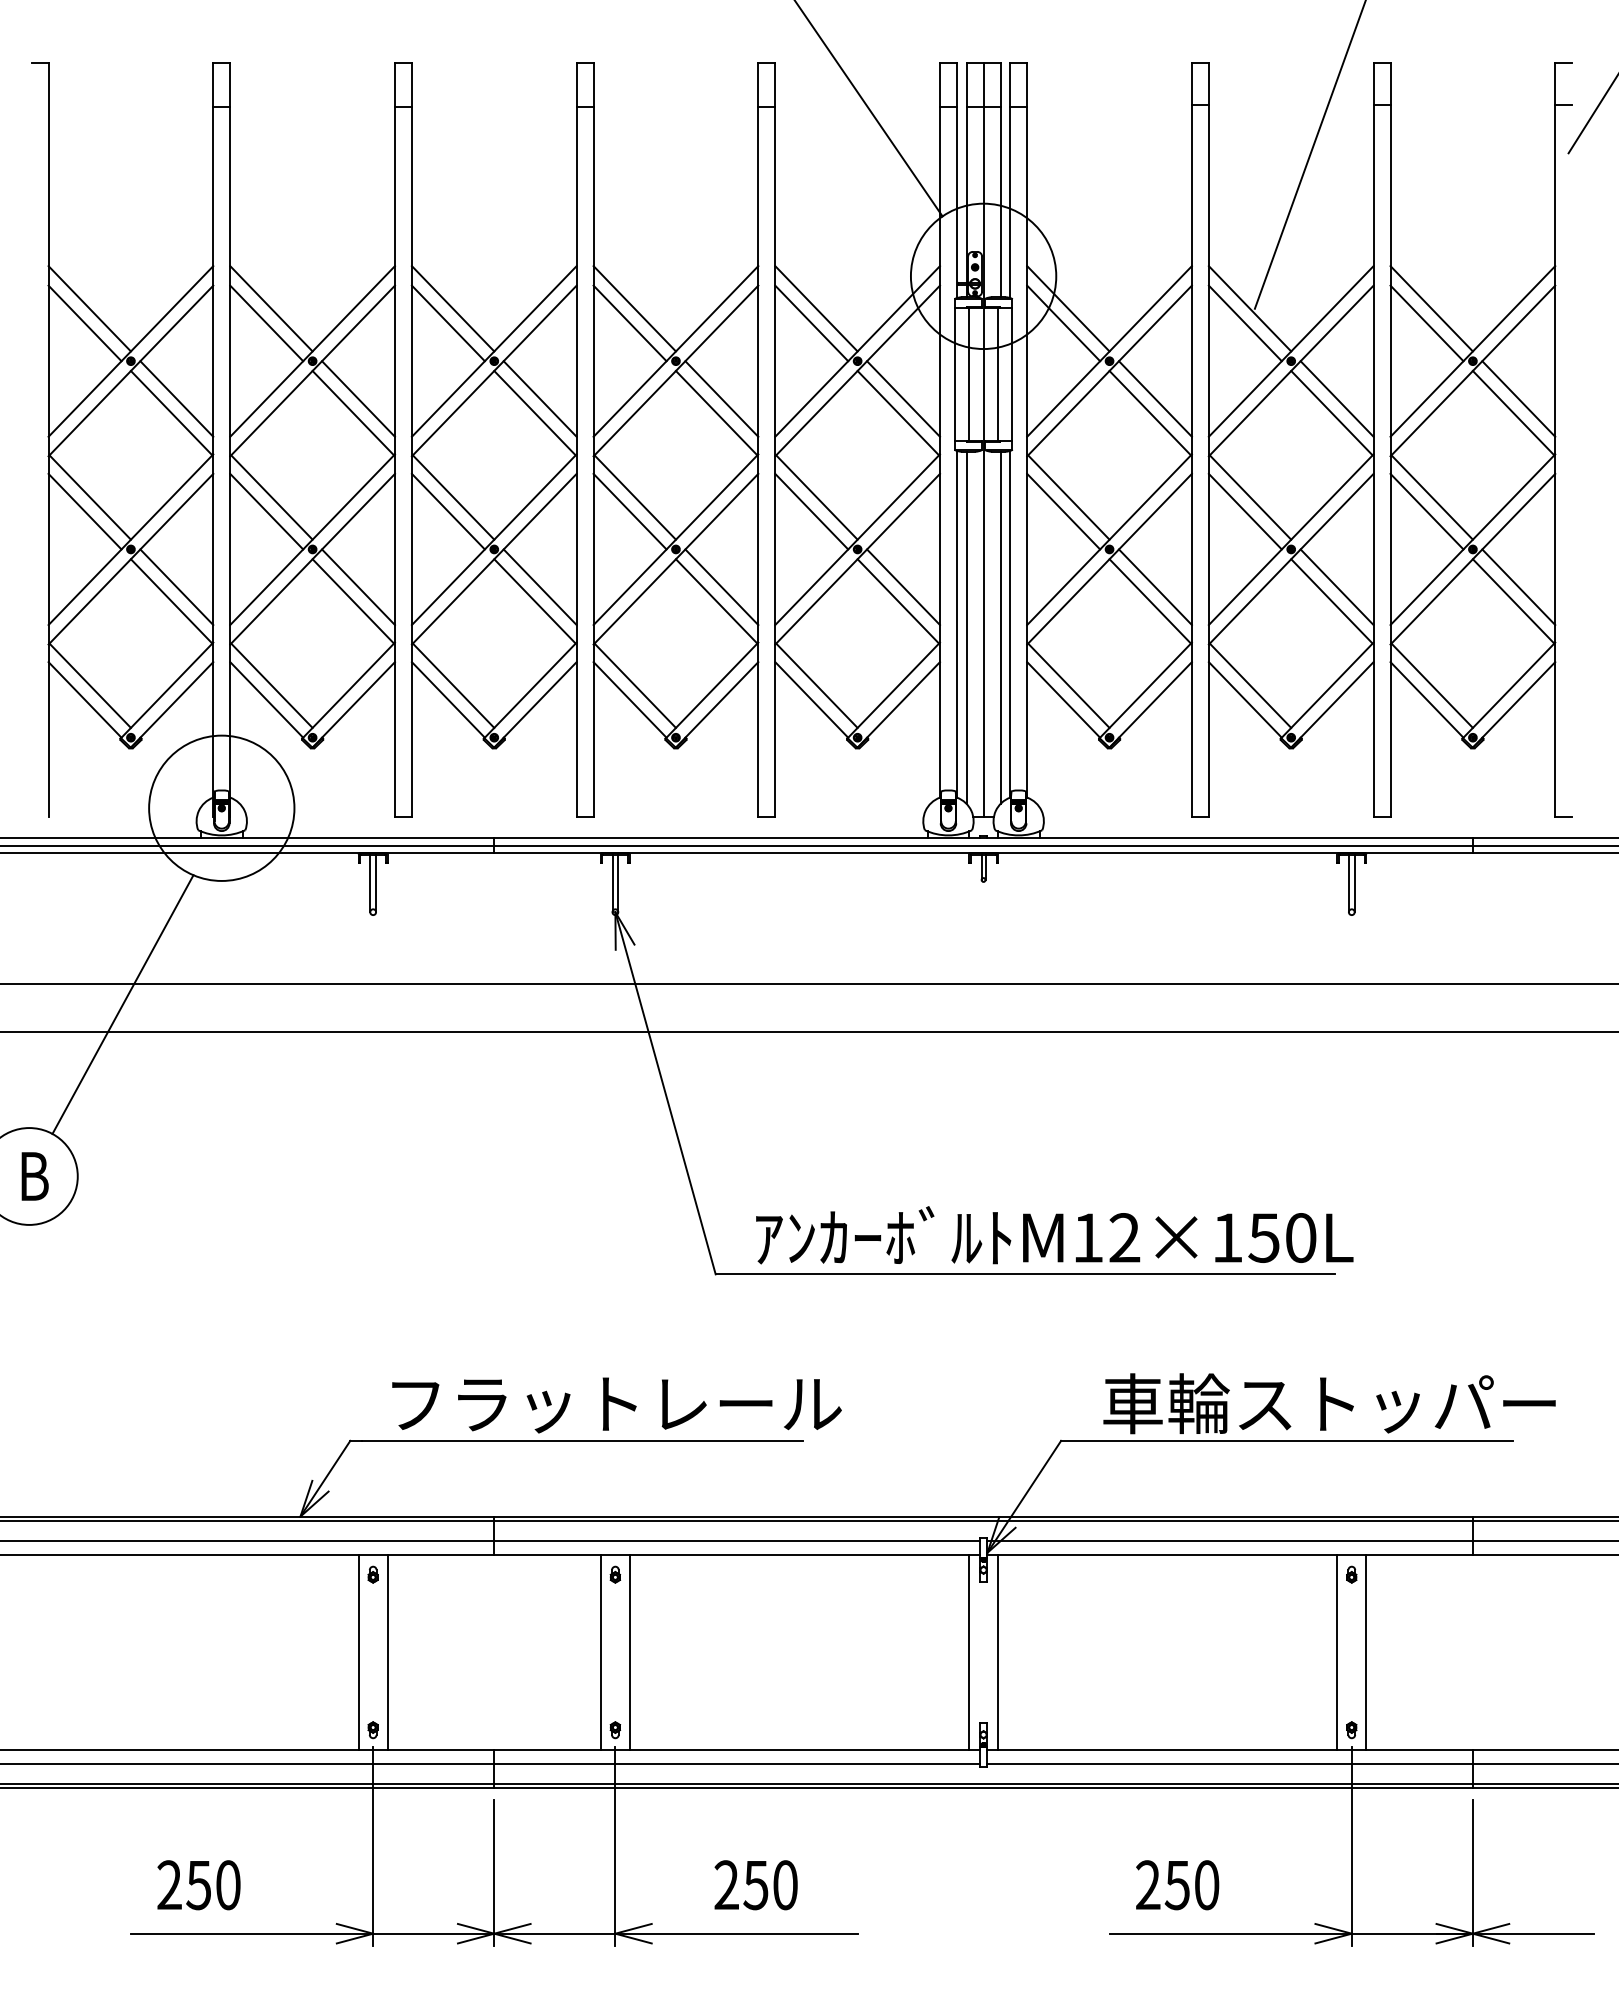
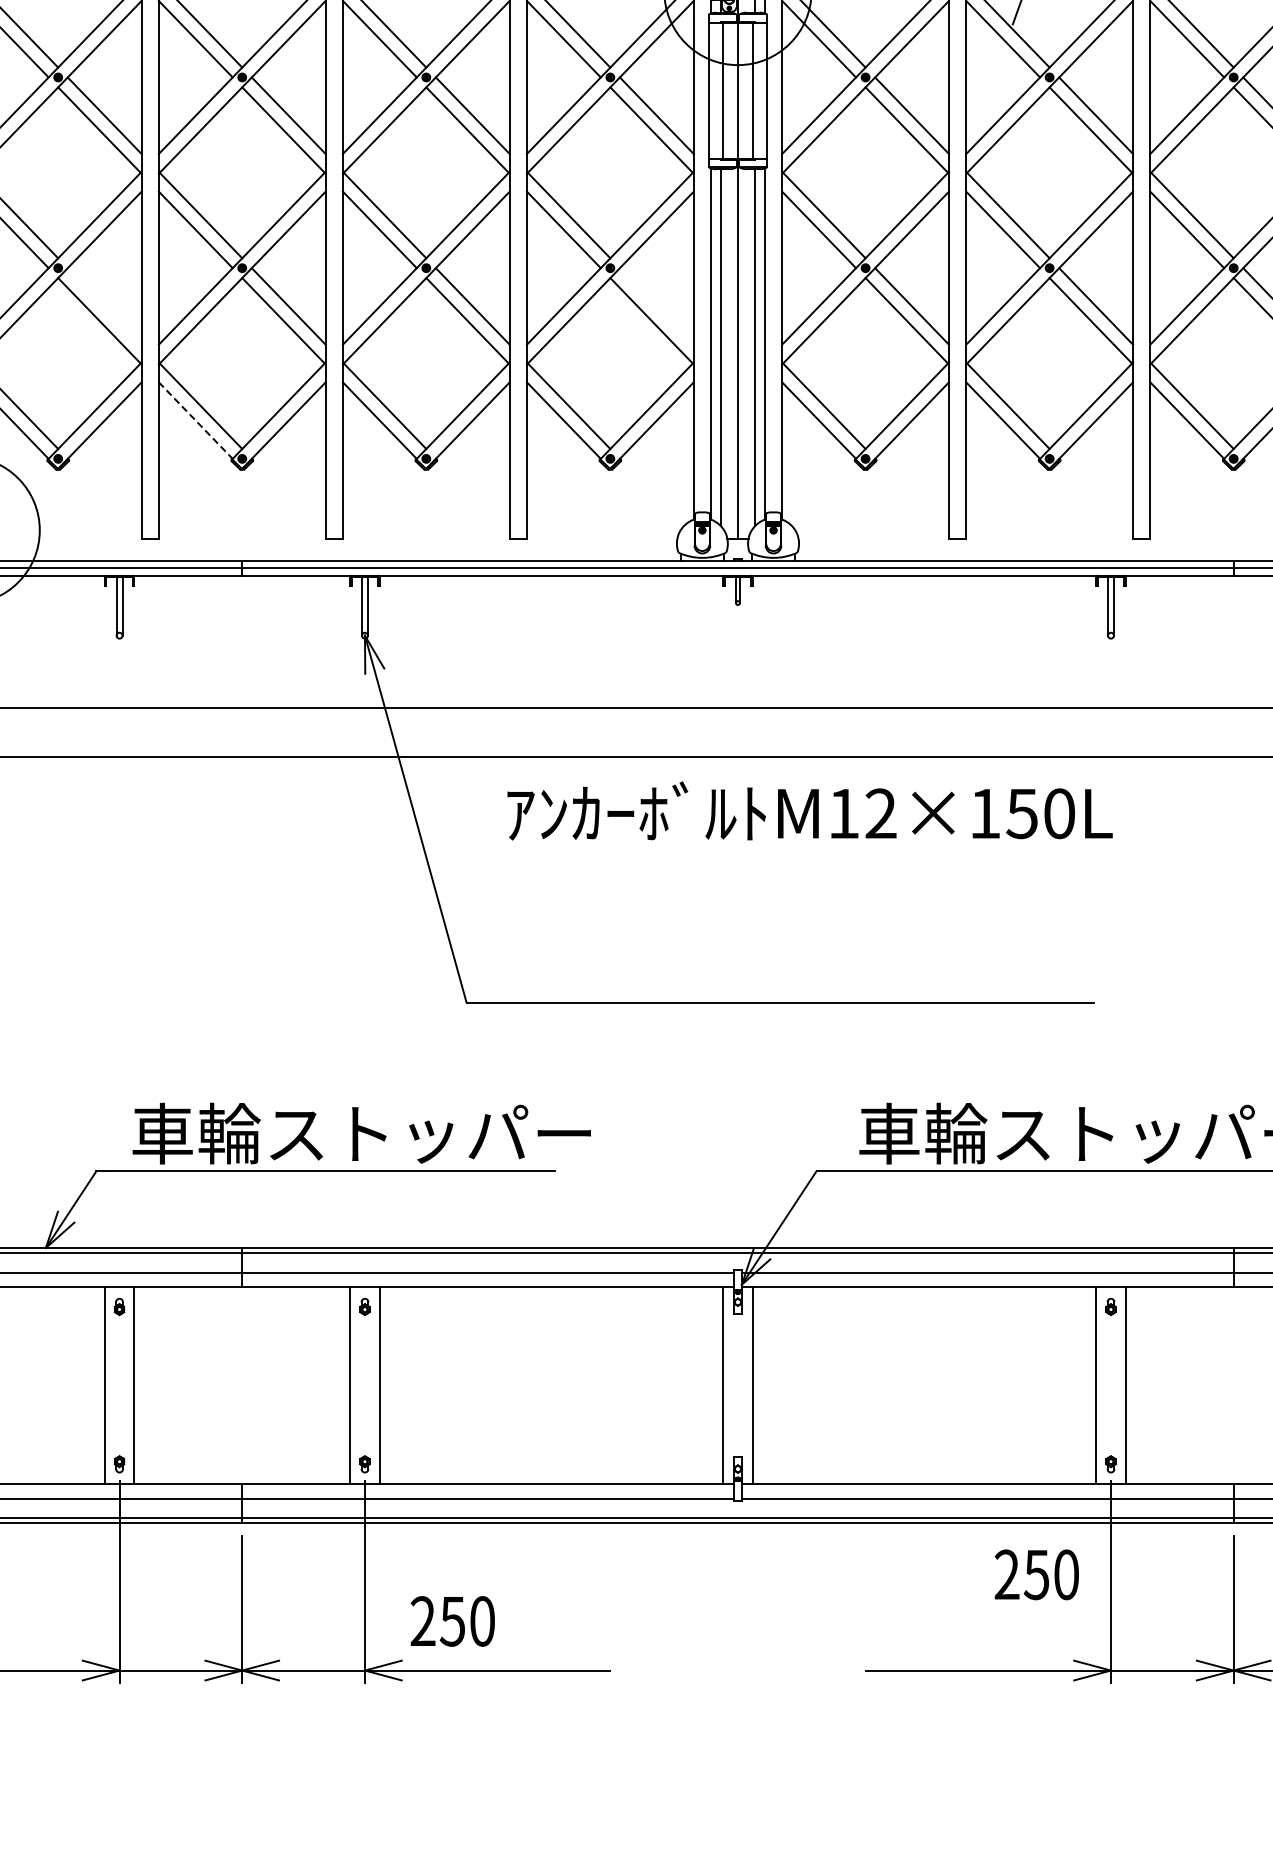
line: (358, 587) -> (104, 306), removed
line: (903, 587) -> (656, 306), removed
line: (448, 699) -> (195, 420), solid -> dashed
text: (1054, 1235) -> (809, 811), moved
text: (613, 1403) -> (363, 1133), フラットレール -> 車輪ストッパー
text: (755, 1885) -> (452, 1621), moved
text: (1177, 1885) -> (1036, 1575), moved

